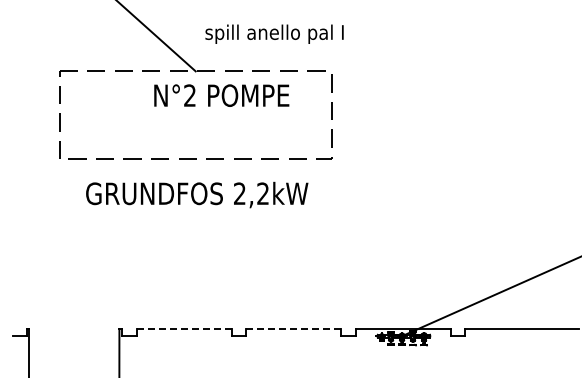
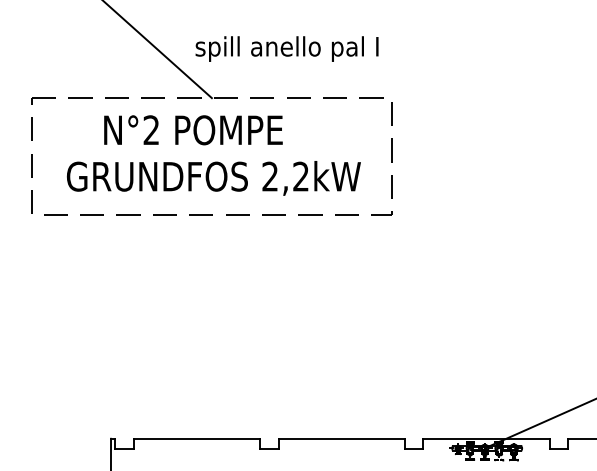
text: (274, 33) -> (287, 48), moved
text: (221, 95) -> (193, 130), moved
text: (197, 194) -> (214, 177), moved
line: (184, 328) -> (197, 438), dashed -> solid
line: (293, 328) -> (341, 438), dashed -> solid

